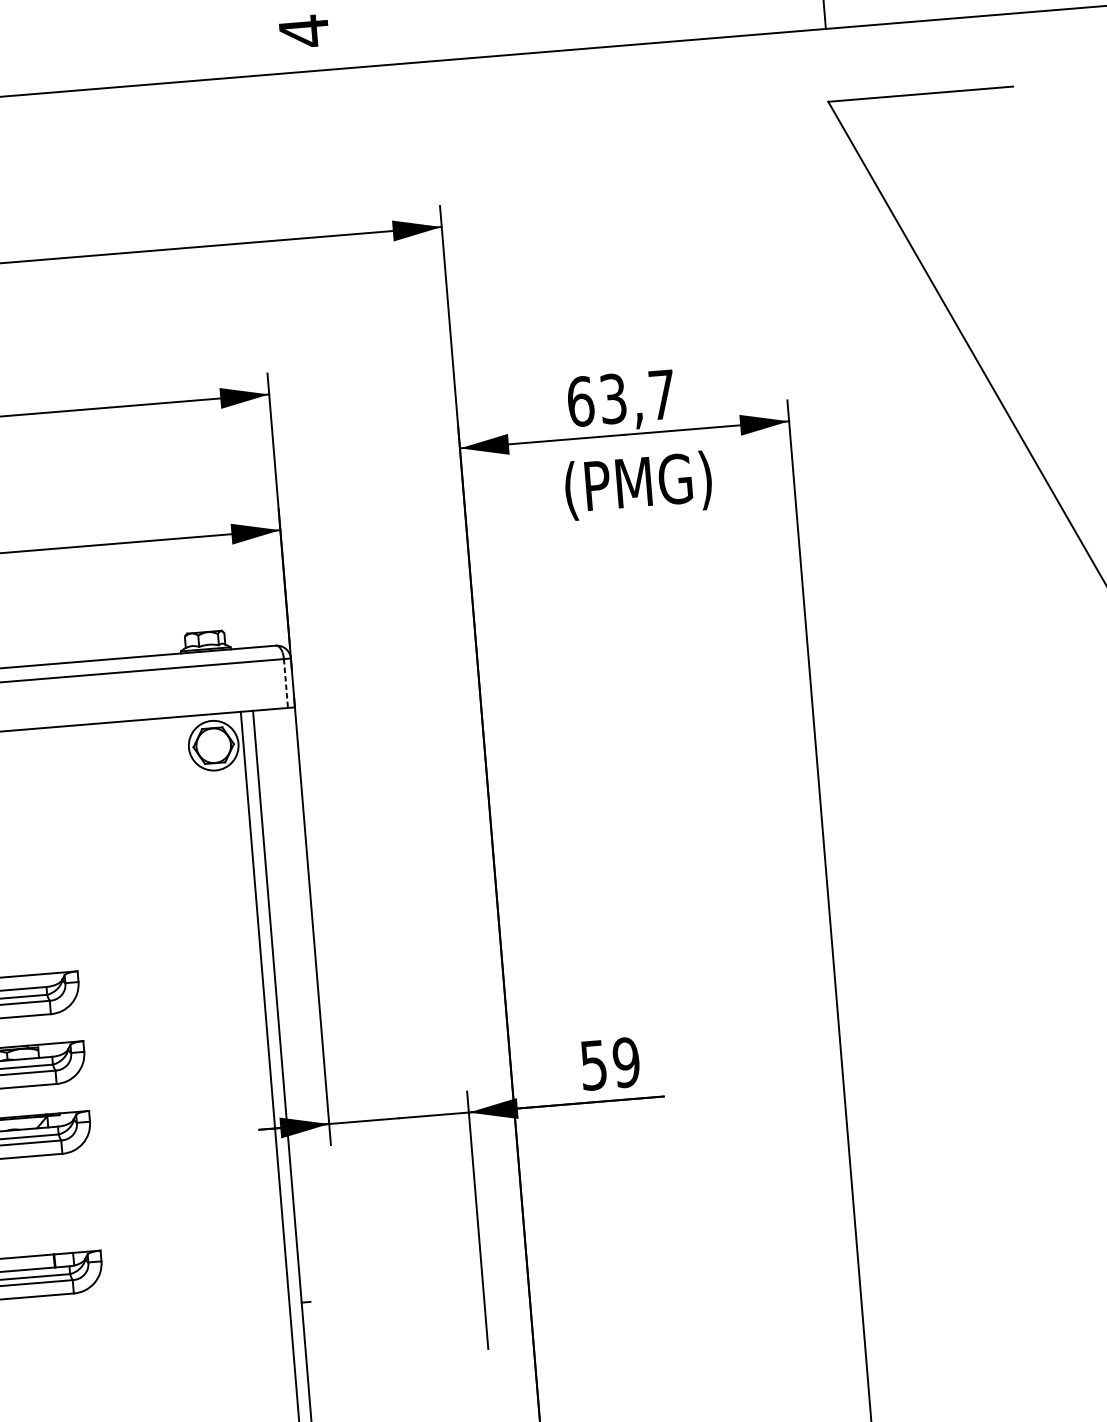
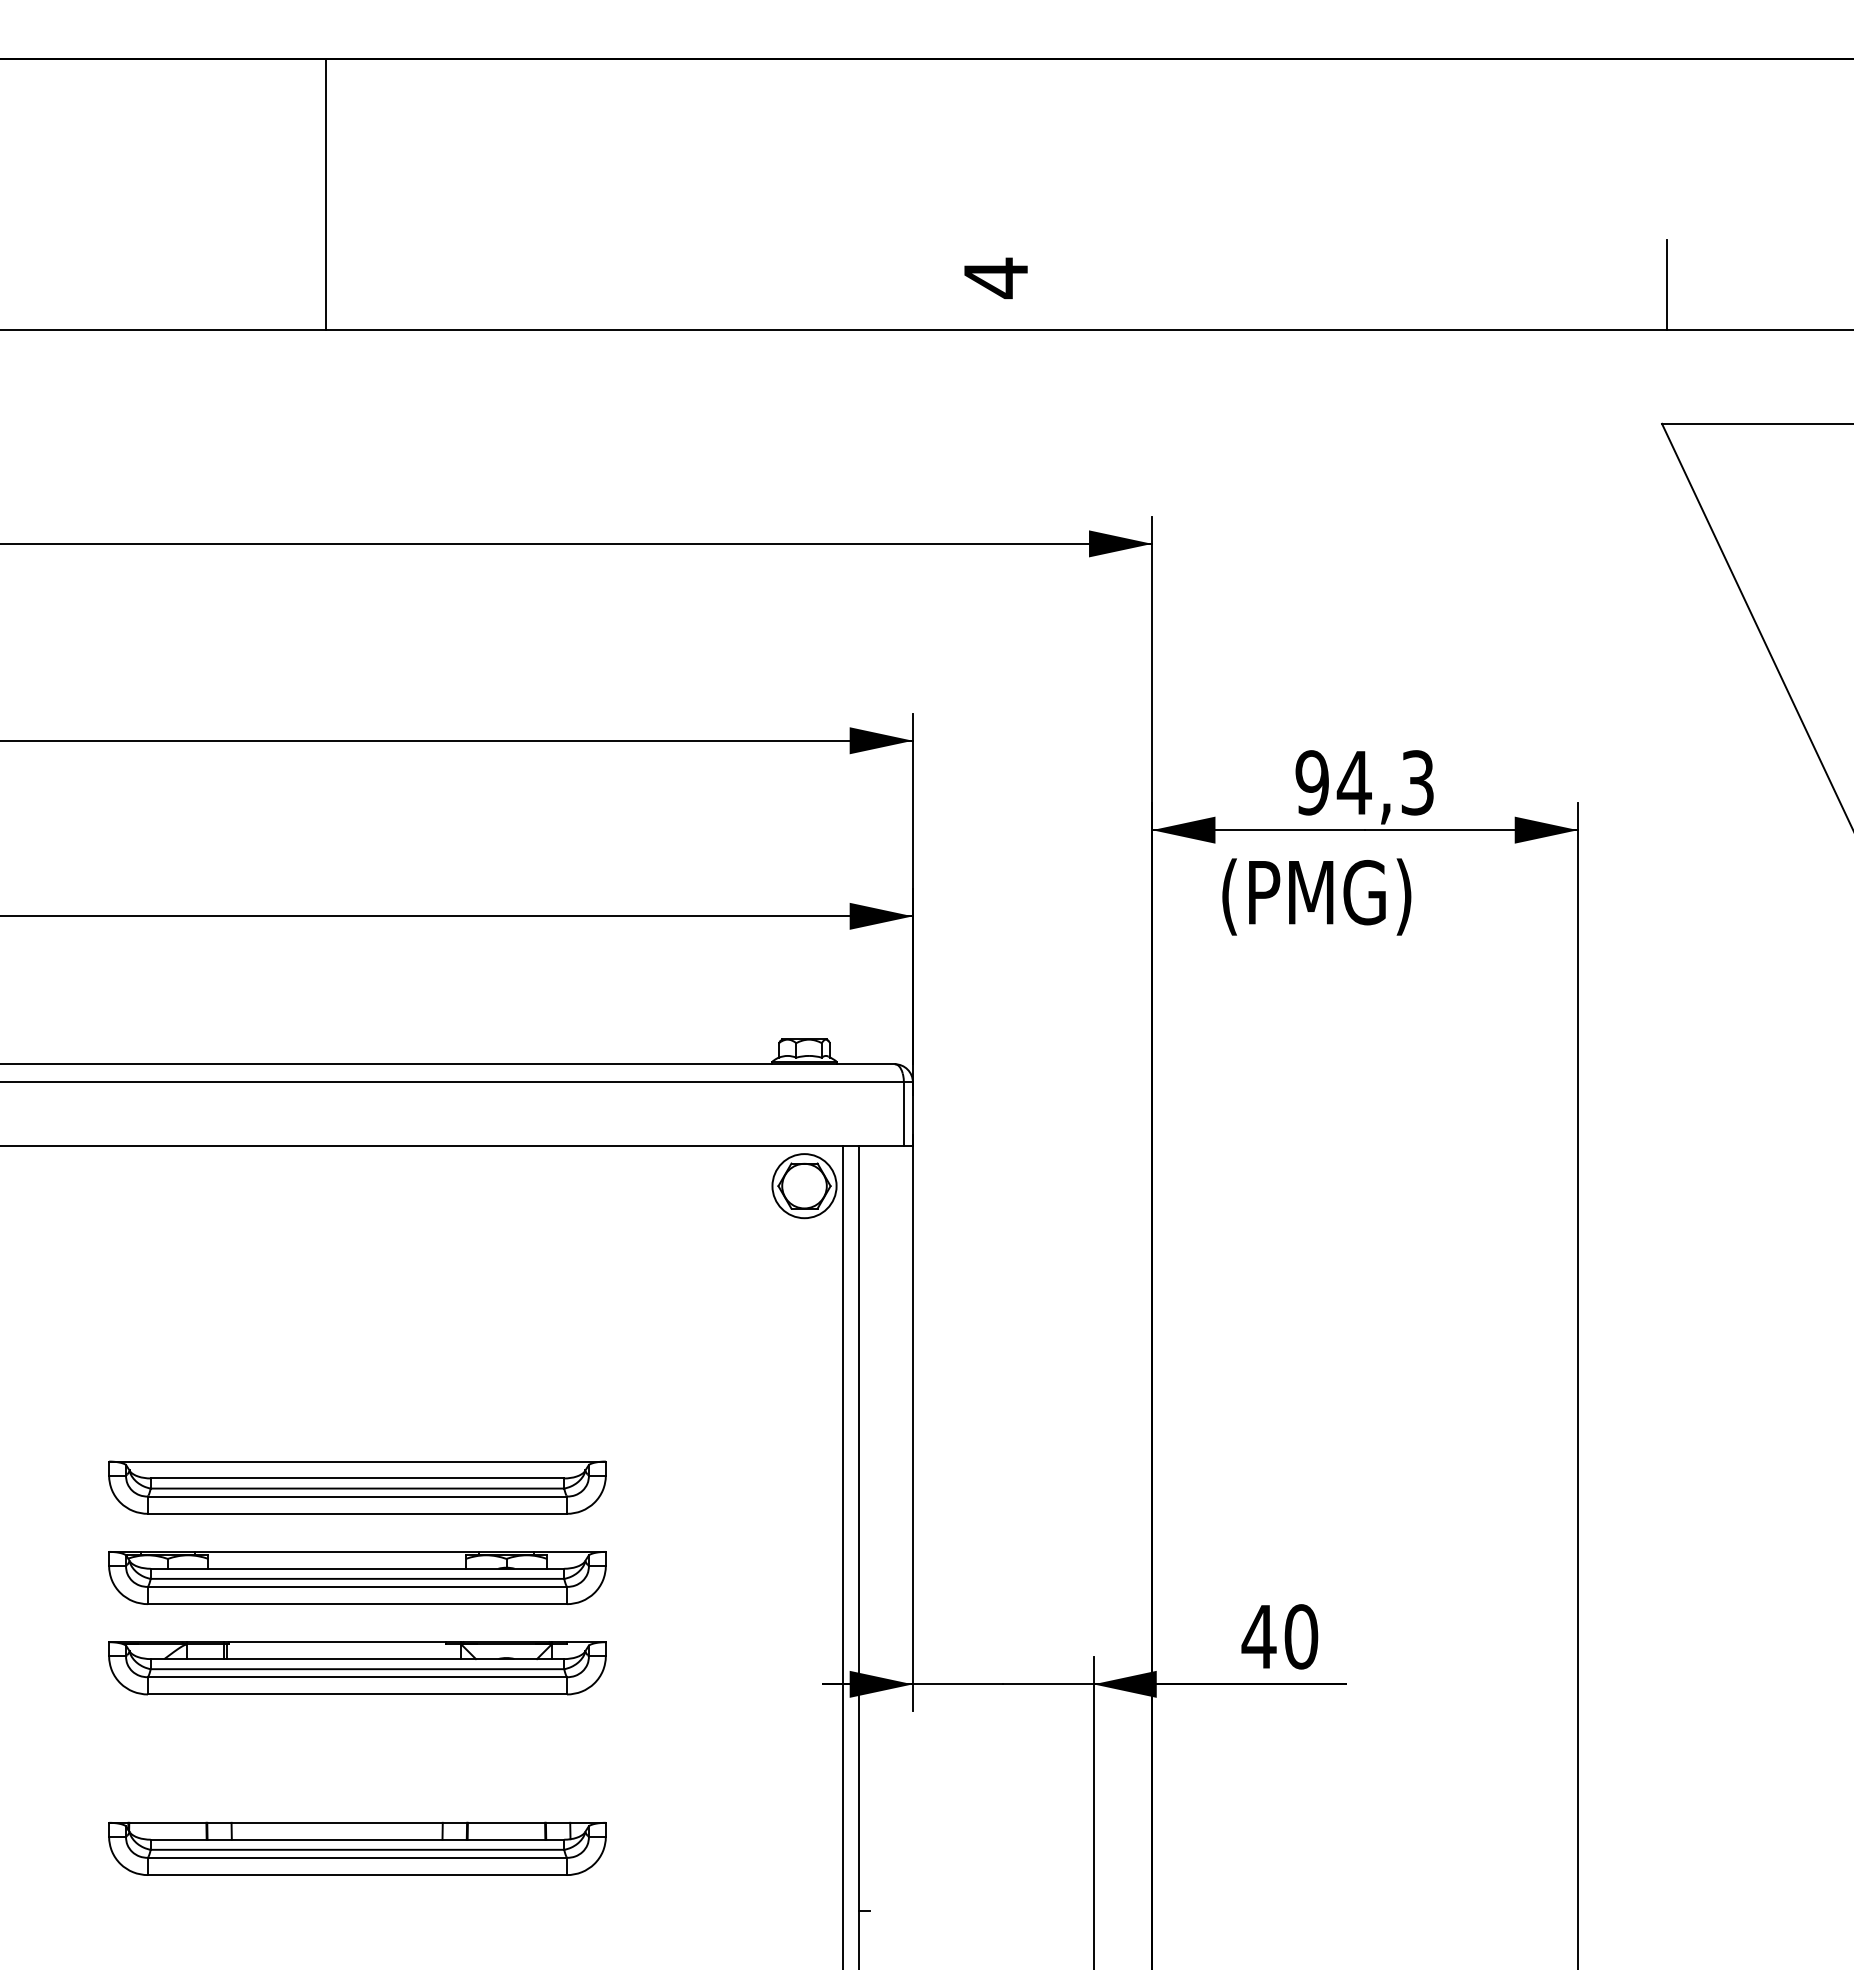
text: (621, 398) -> (1364, 782), 63,7 -> 94,3
text: (638, 485) -> (1316, 896), moved
line: (285, 683) -> (903, 1113), dashed -> solid
text: (609, 1063) -> (1279, 1636), 59 -> 40

